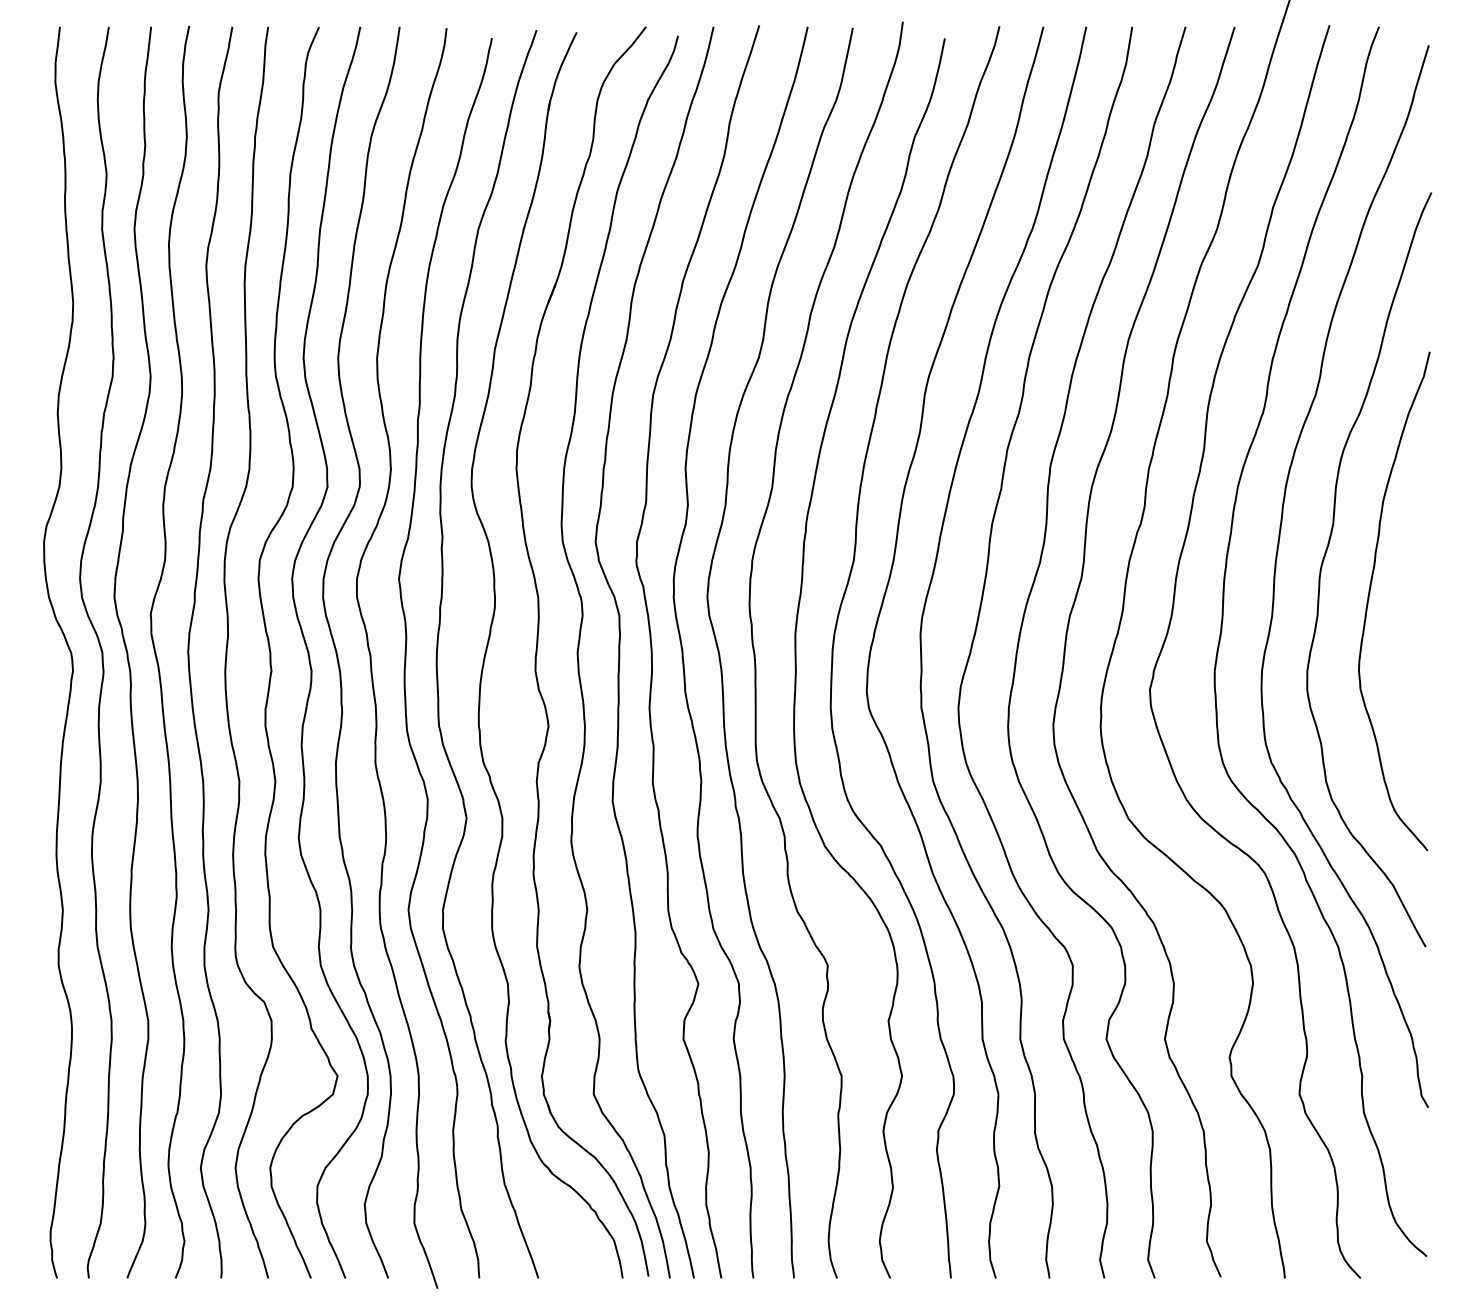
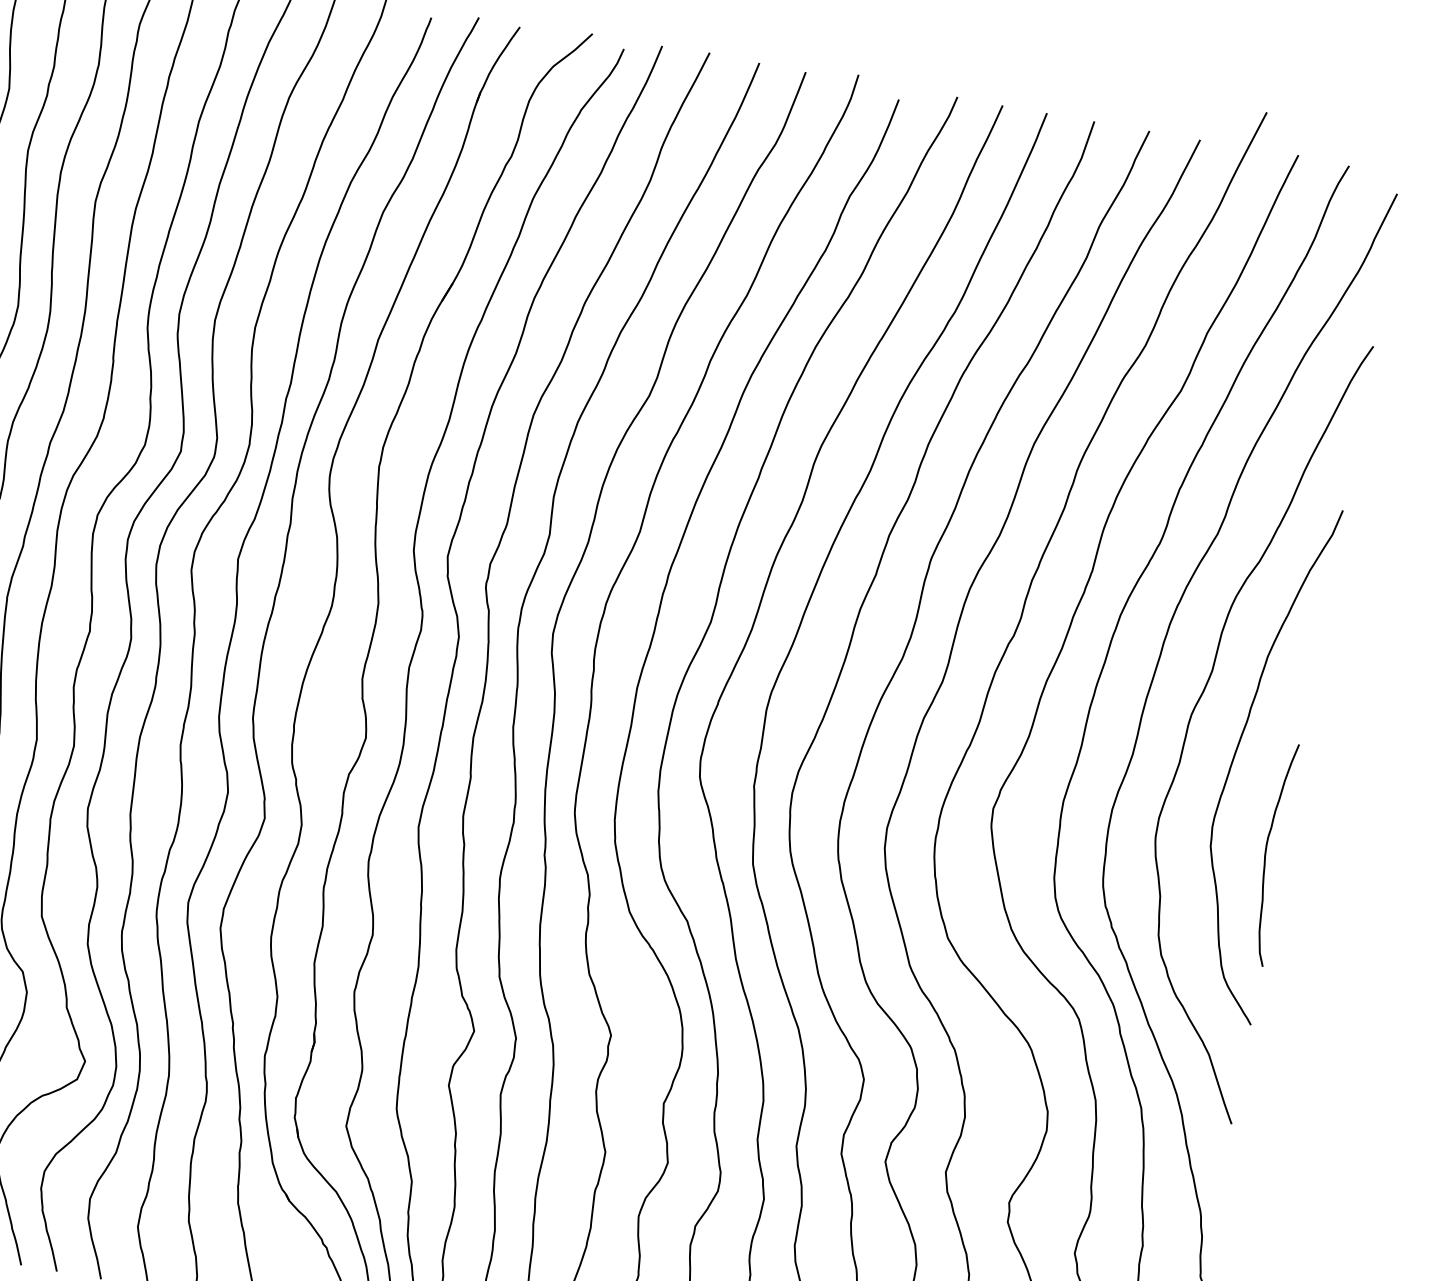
curve: (1414, 686) -> (1266, 853), added

